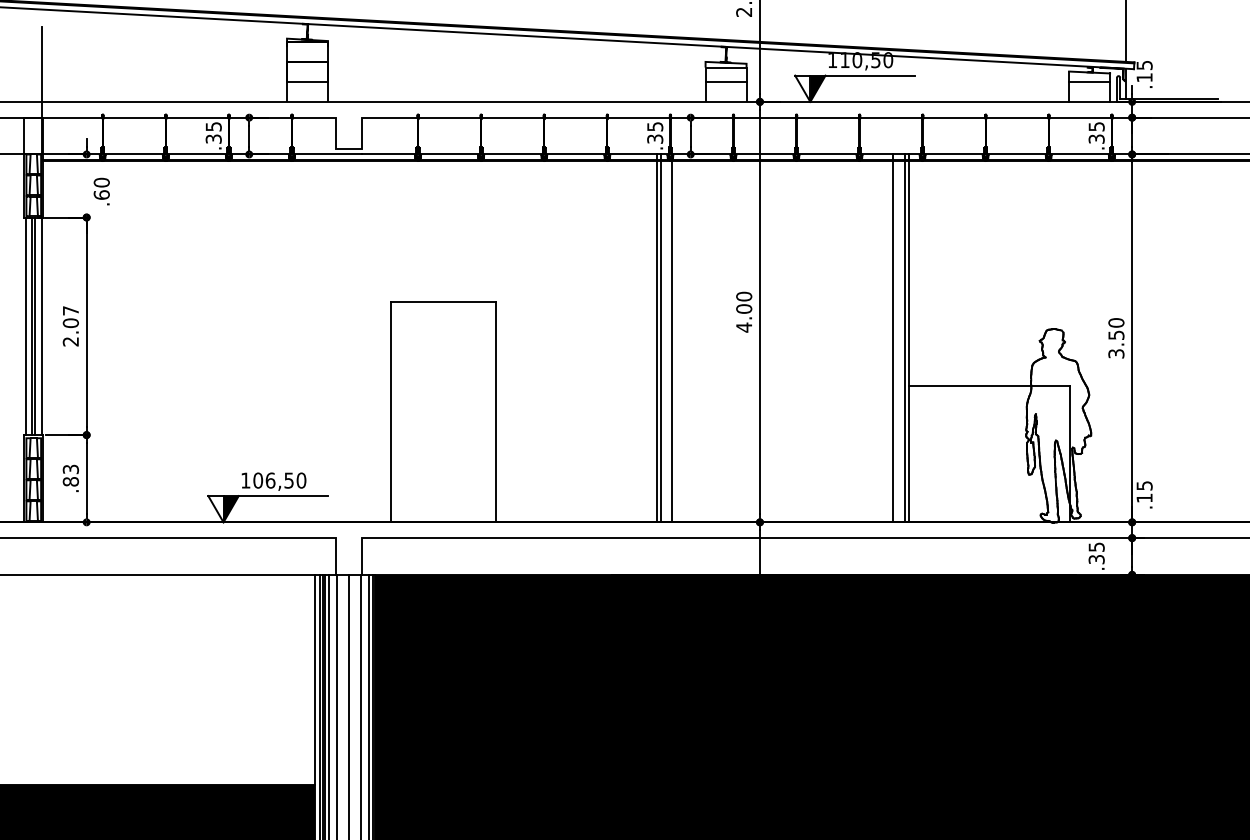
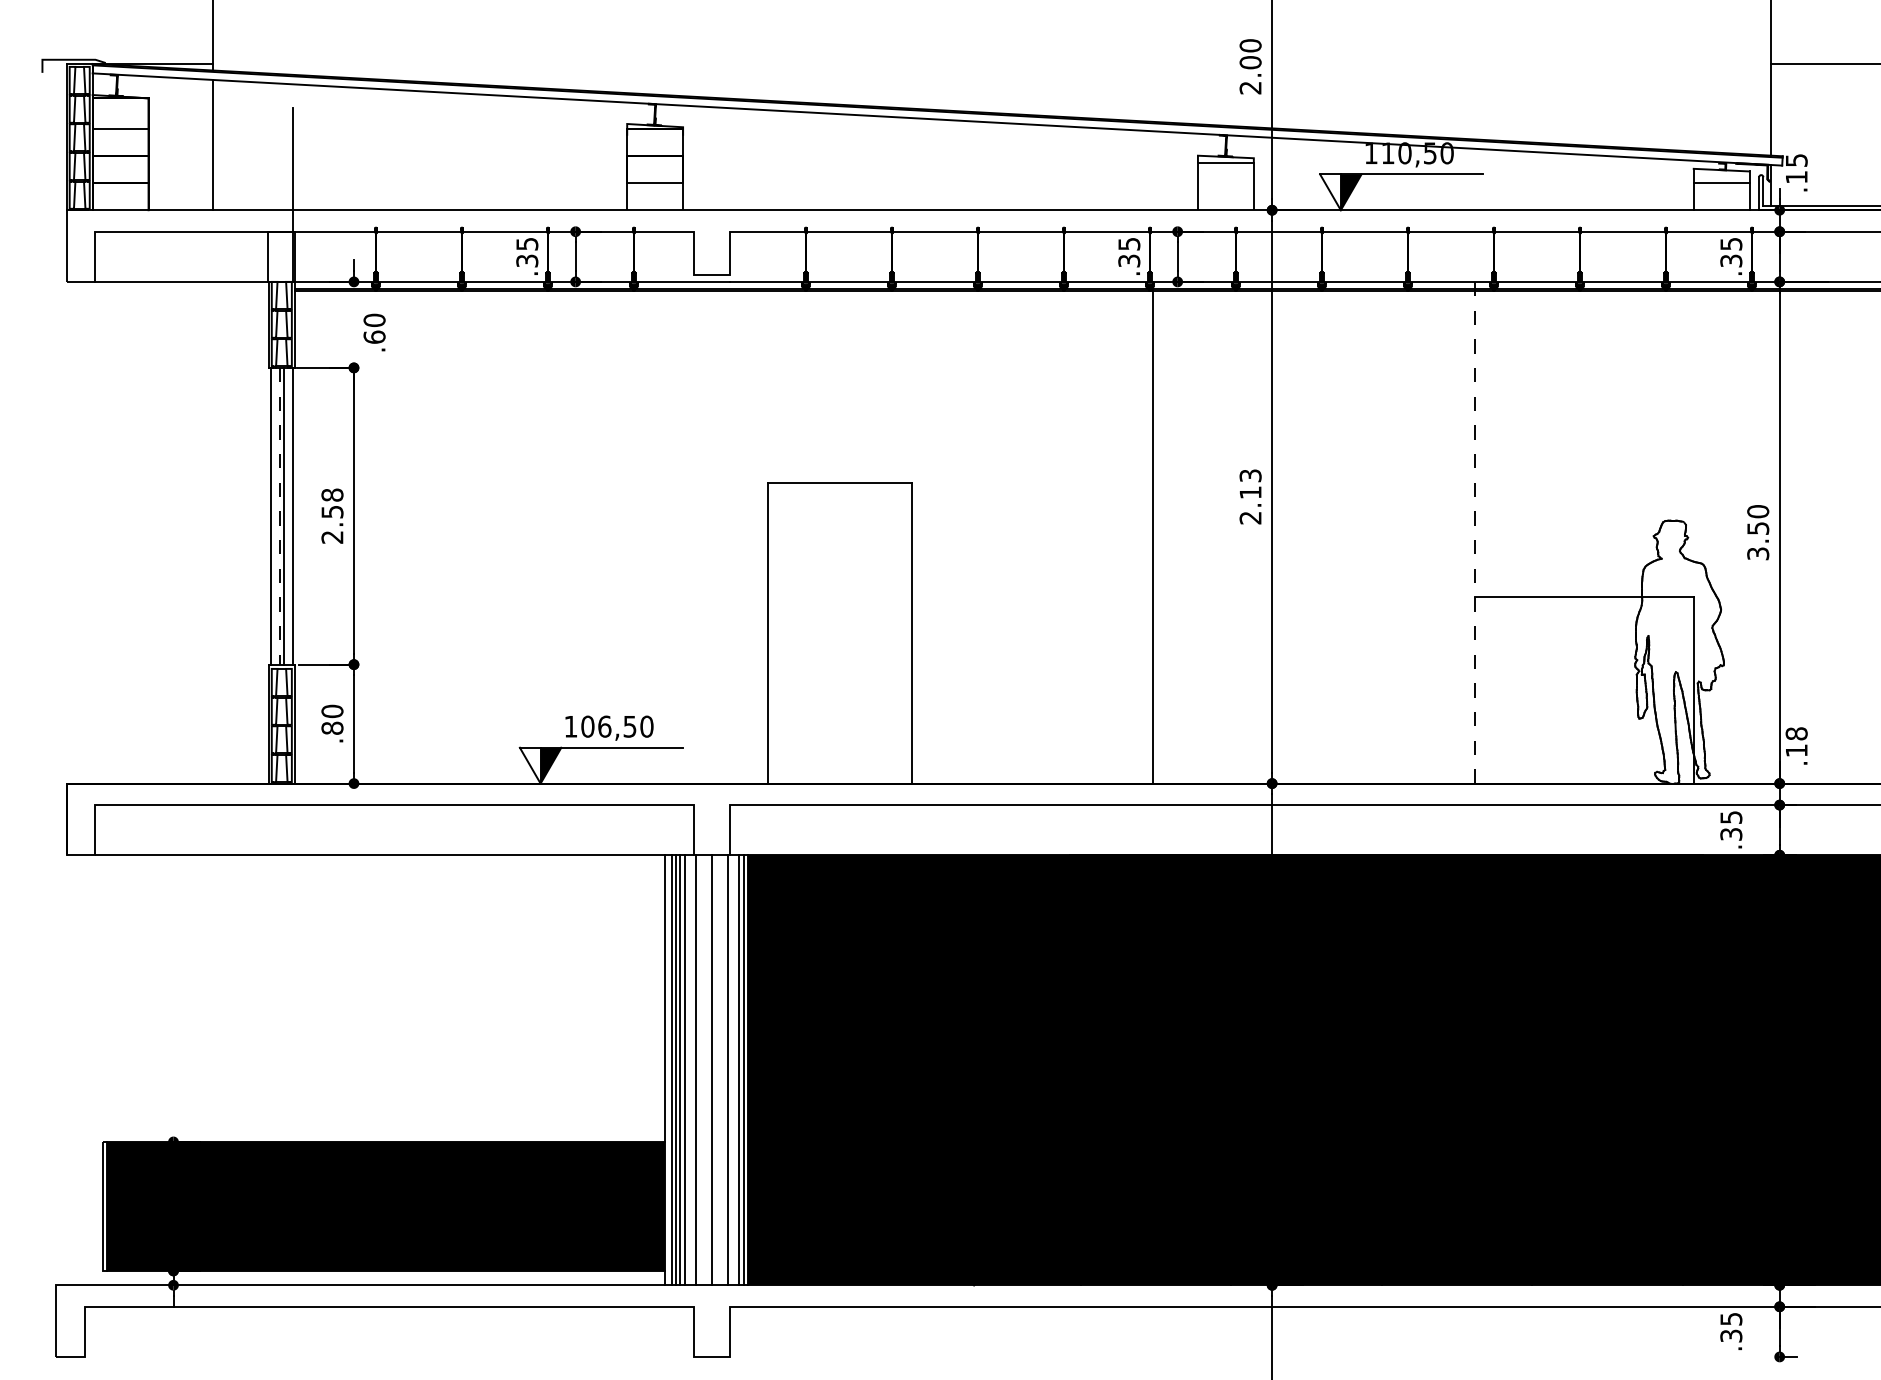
line: (725, 82) -> (1225, 183), removed
text: (744, 312) -> (1250, 497), 4.00 -> 2.13
text: (70, 316) -> (332, 503), 2.07 -> 2.58
line: (32, 326) -> (279, 516), solid -> dashed
line: (656, 338) -> (1131, 532), removed
line: (660, 338) -> (1136, 532), removed
line: (892, 338) -> (1453, 532), removed
line: (904, 338) -> (1469, 532), removed
line: (909, 338) -> (1475, 532), solid -> dashed
text: (70, 469) -> (332, 711), .83 -> .80
text: (1144, 485) -> (1796, 733), .15 -> .18

